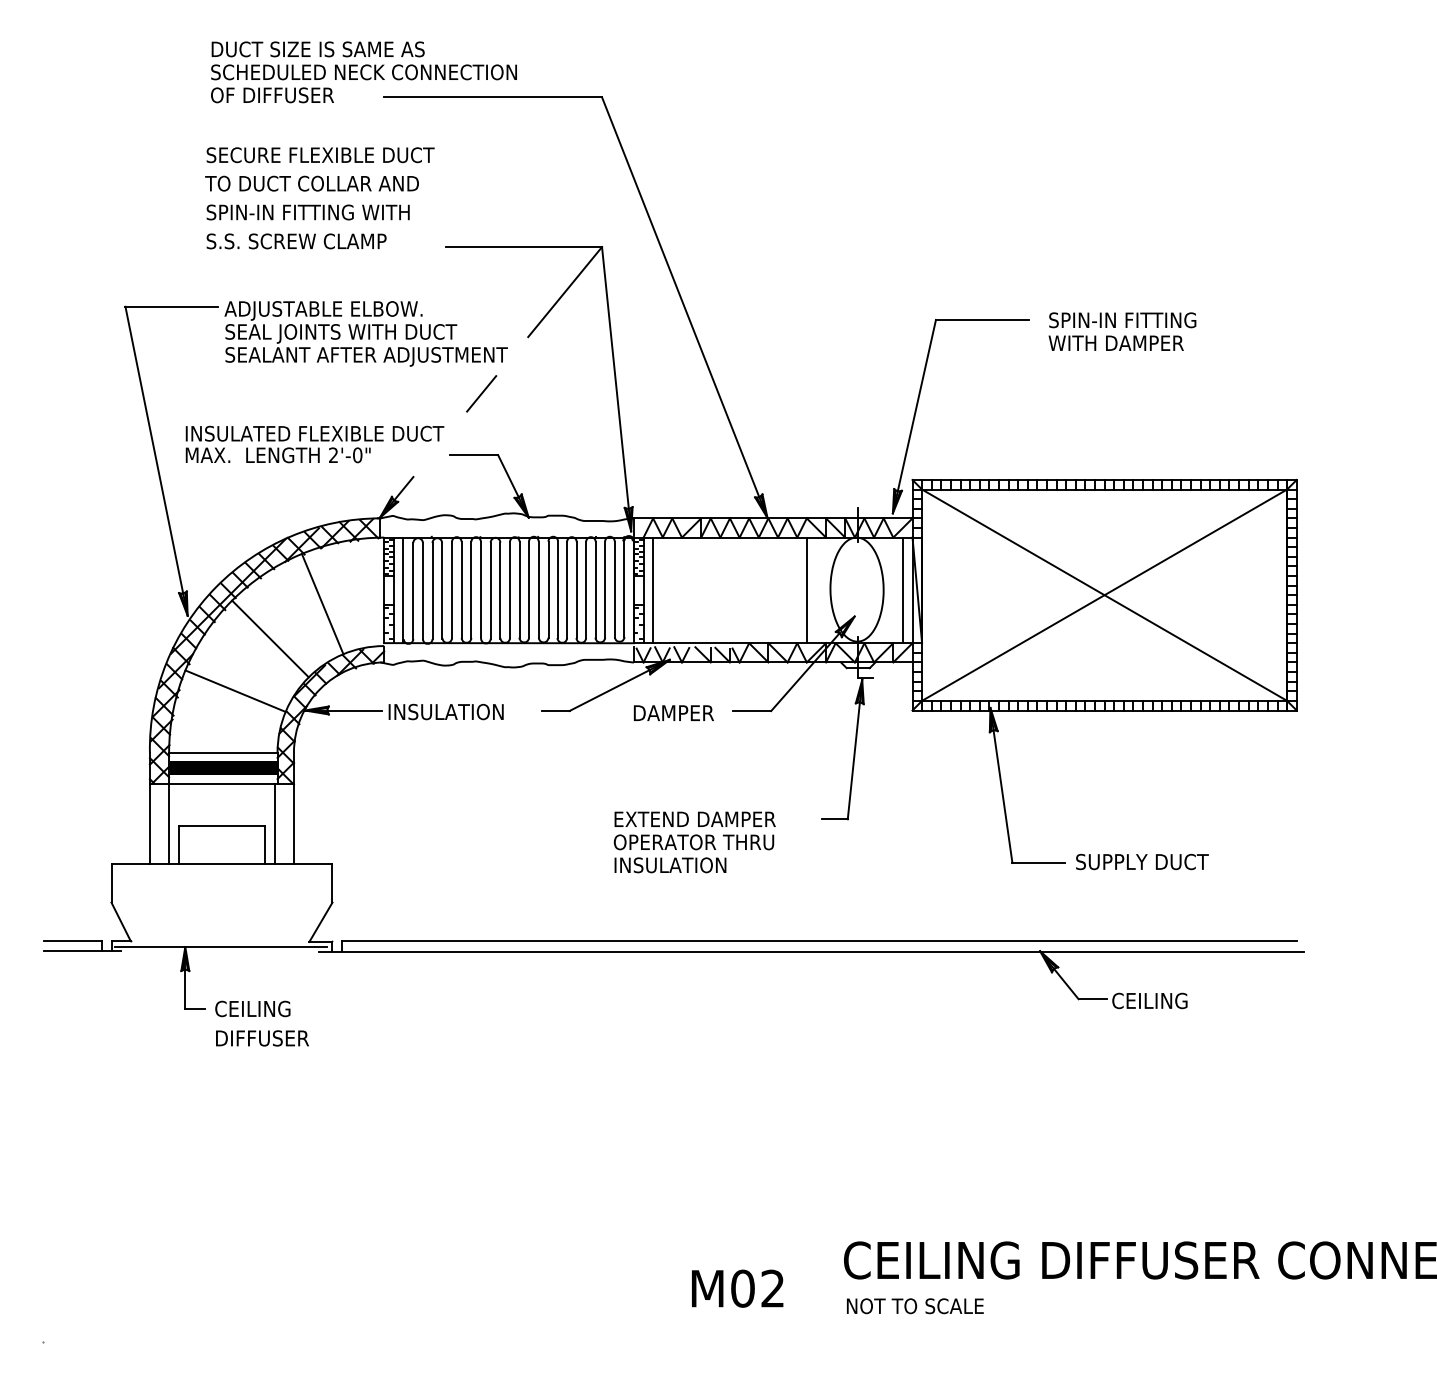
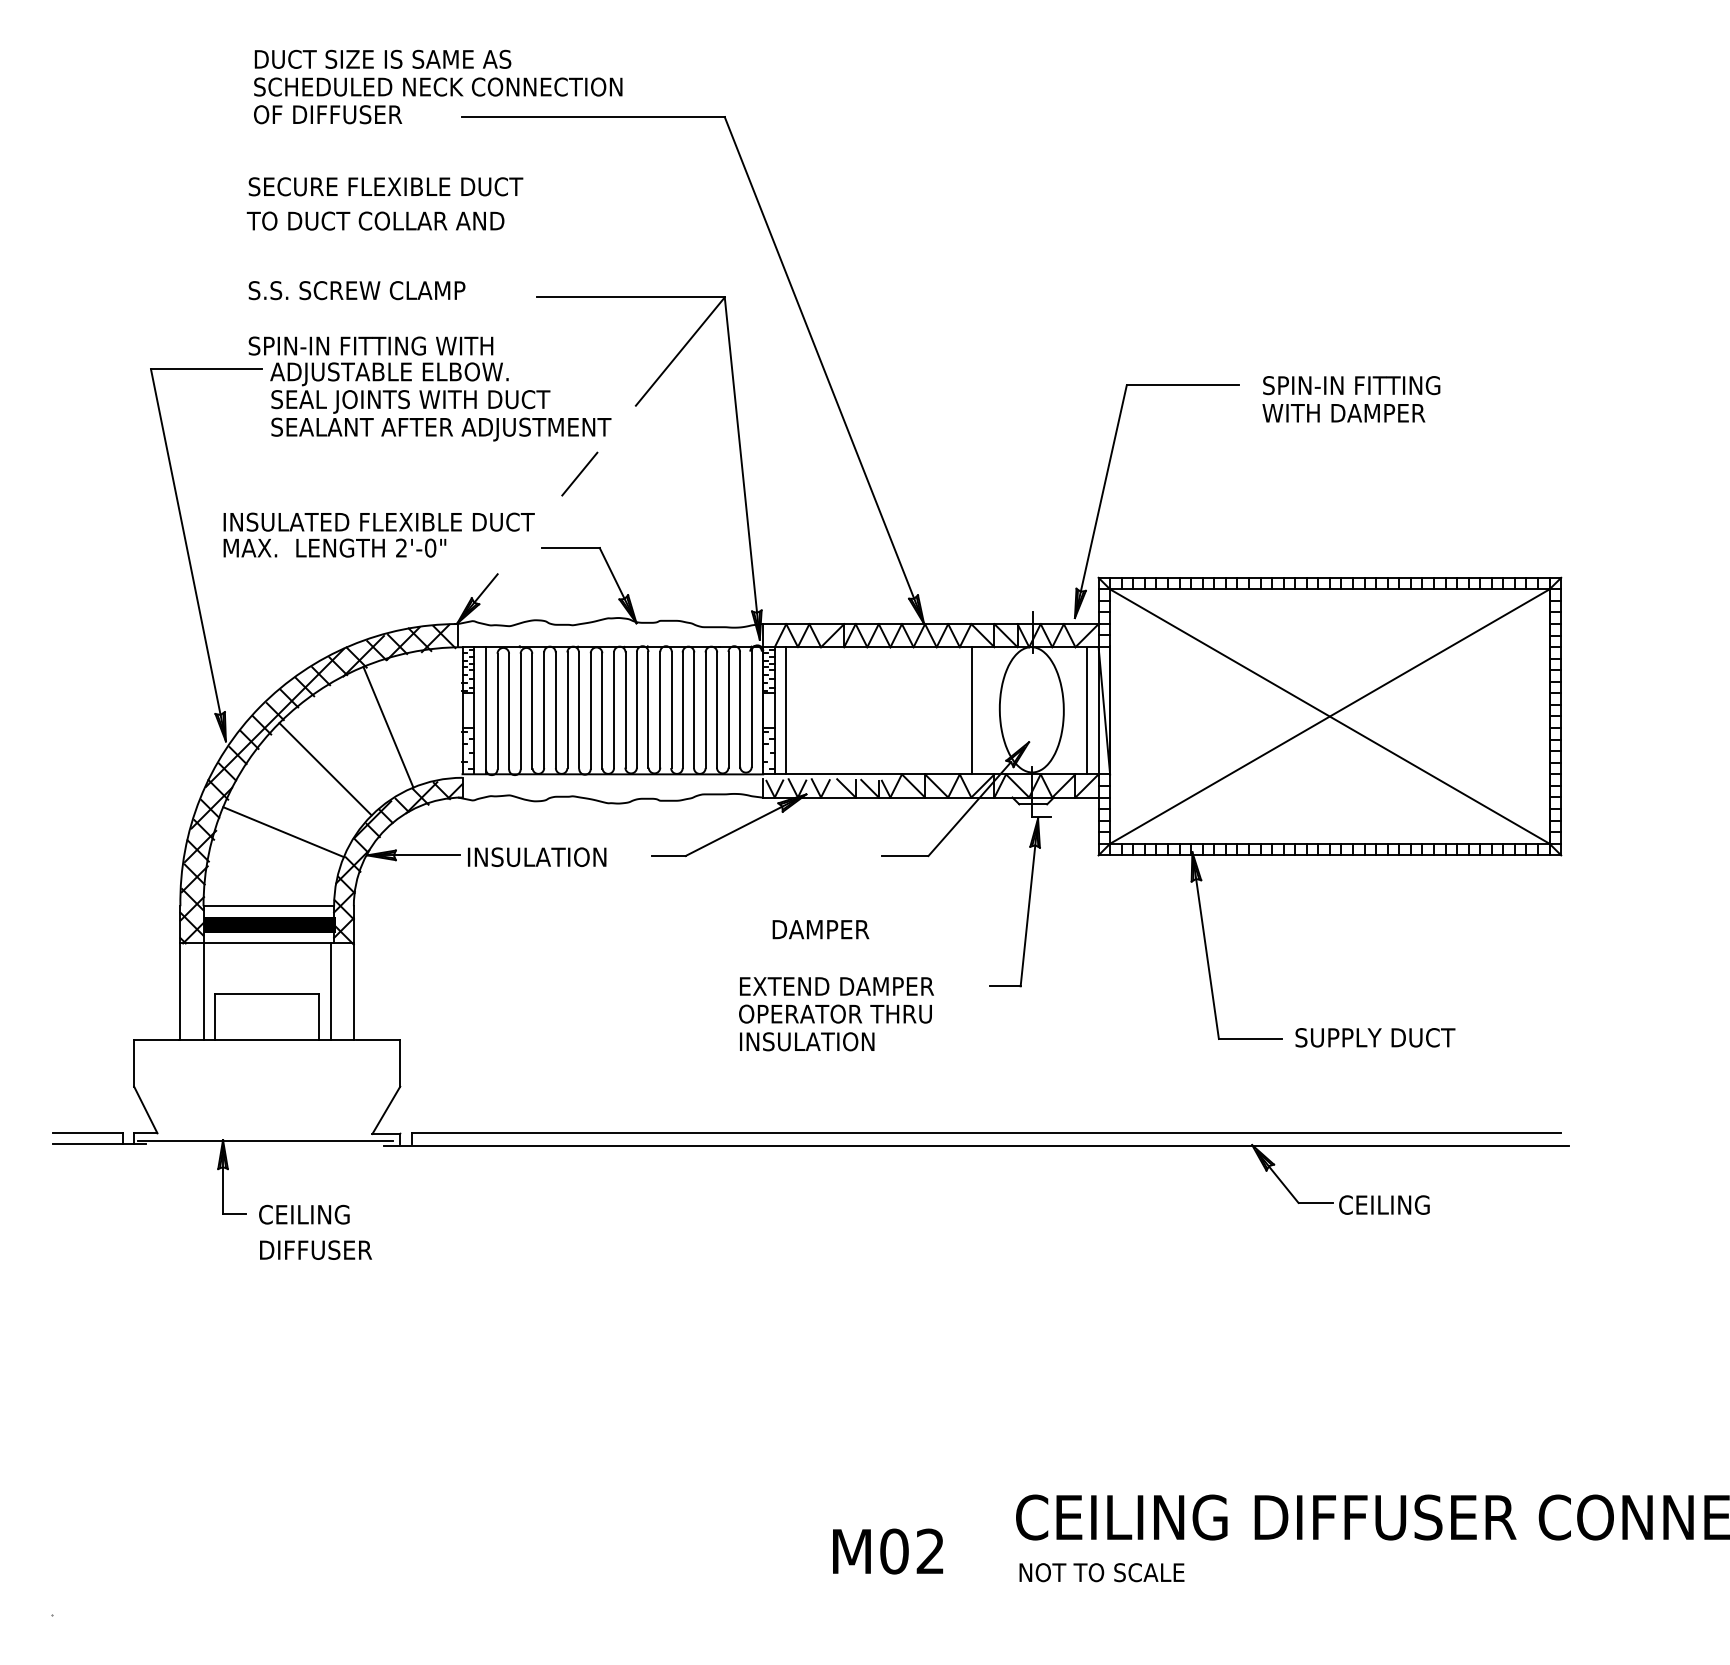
text: (307, 212) -> (370, 346), moved
text: (673, 712) -> (820, 928), moved

